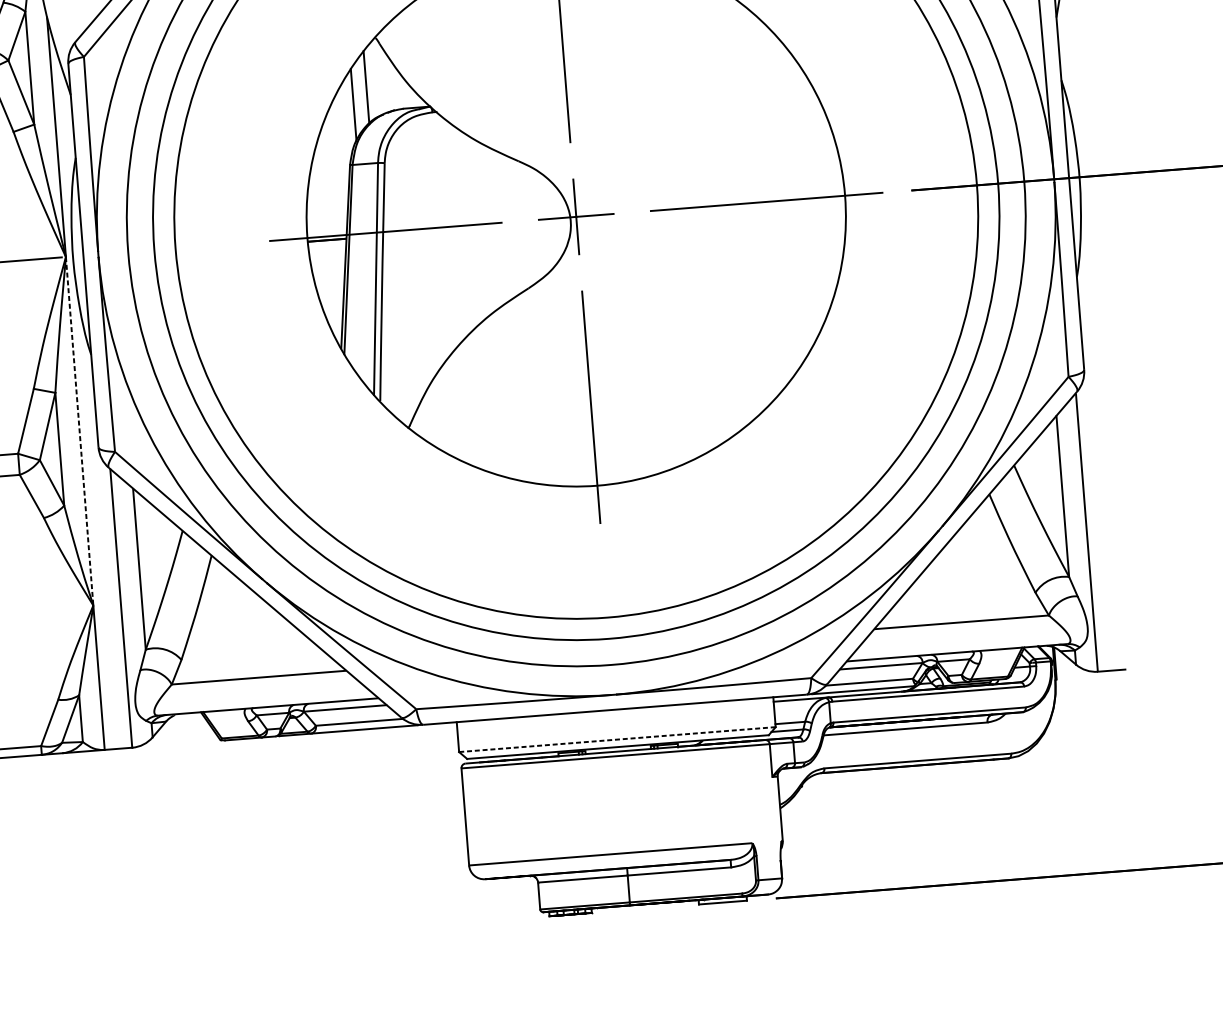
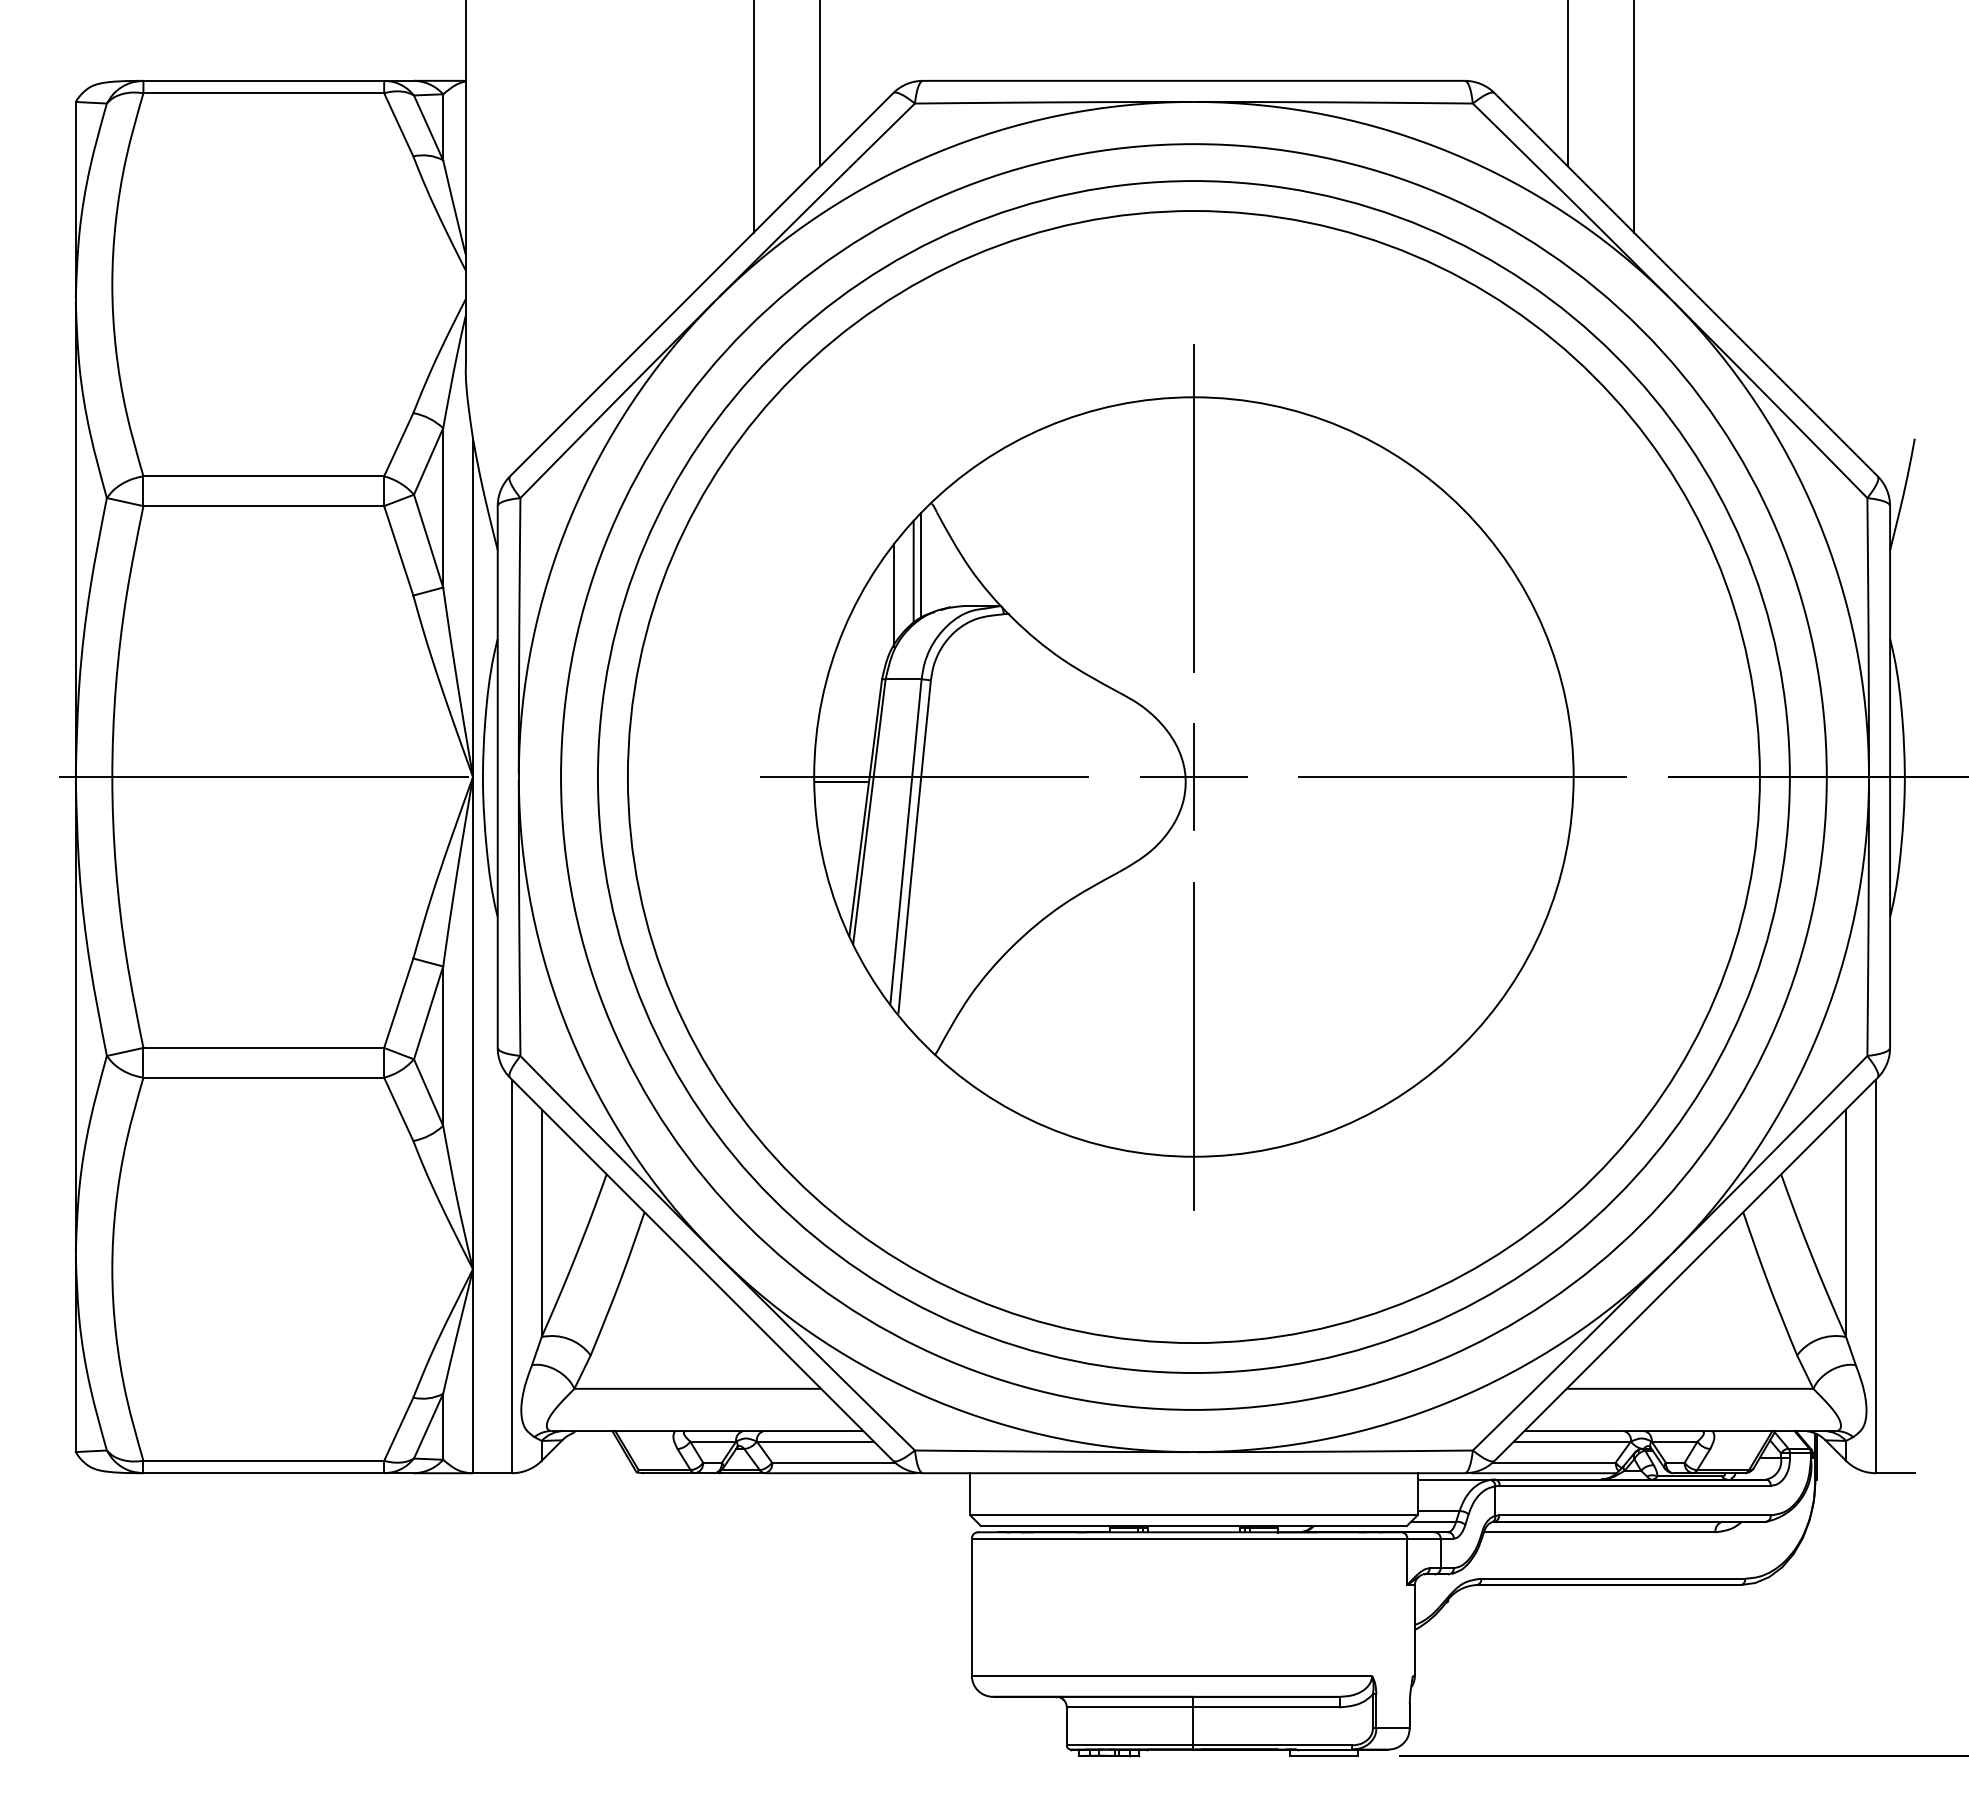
line: (371, 82) -> (921, 565), added
line: (80, 431) -> (473, 1023), dashed -> solid
line: (617, 739) -> (1193, 1515), dashed -> solid

